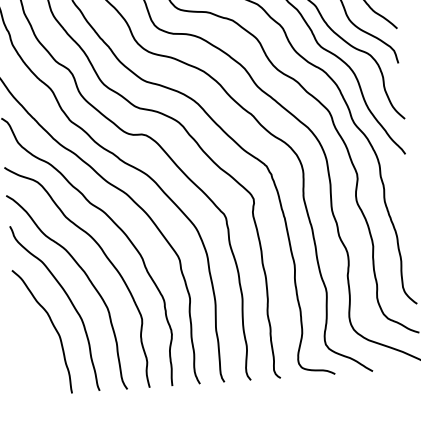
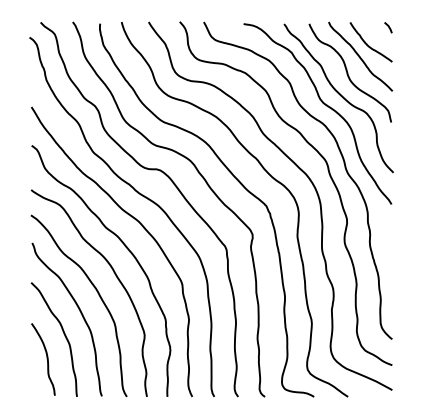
curve: (35, 354) -> (46, 359), added

